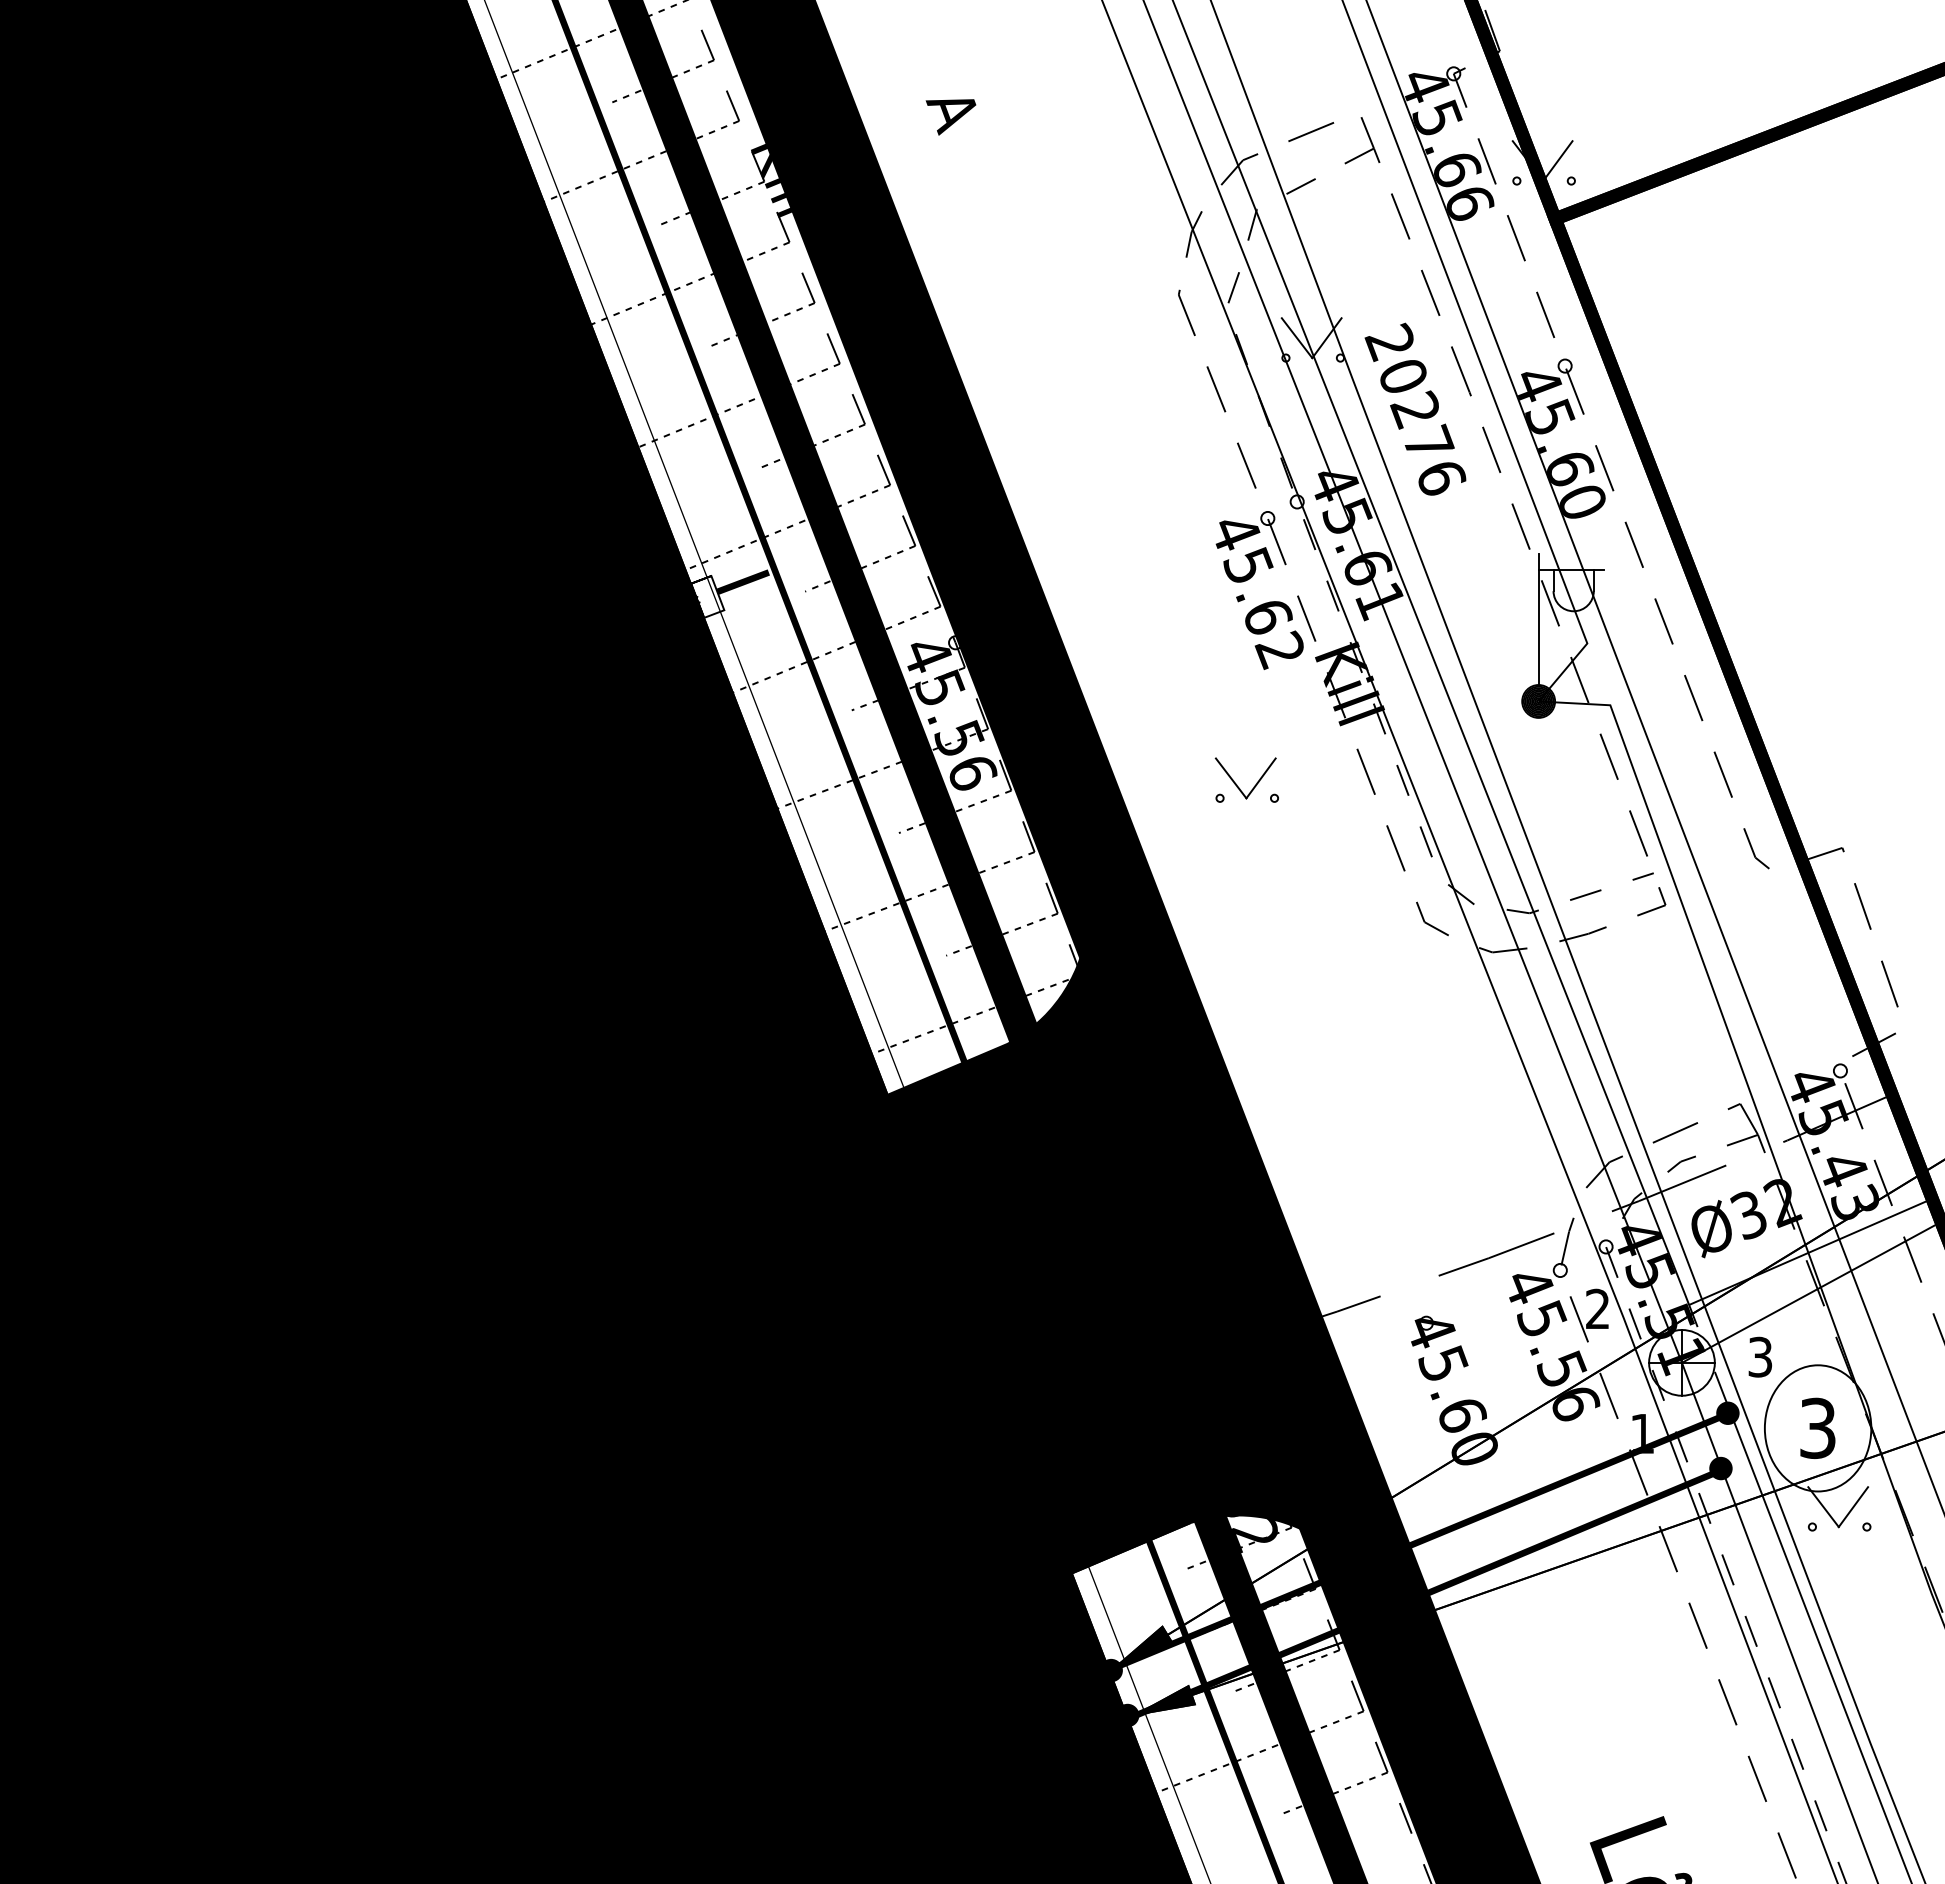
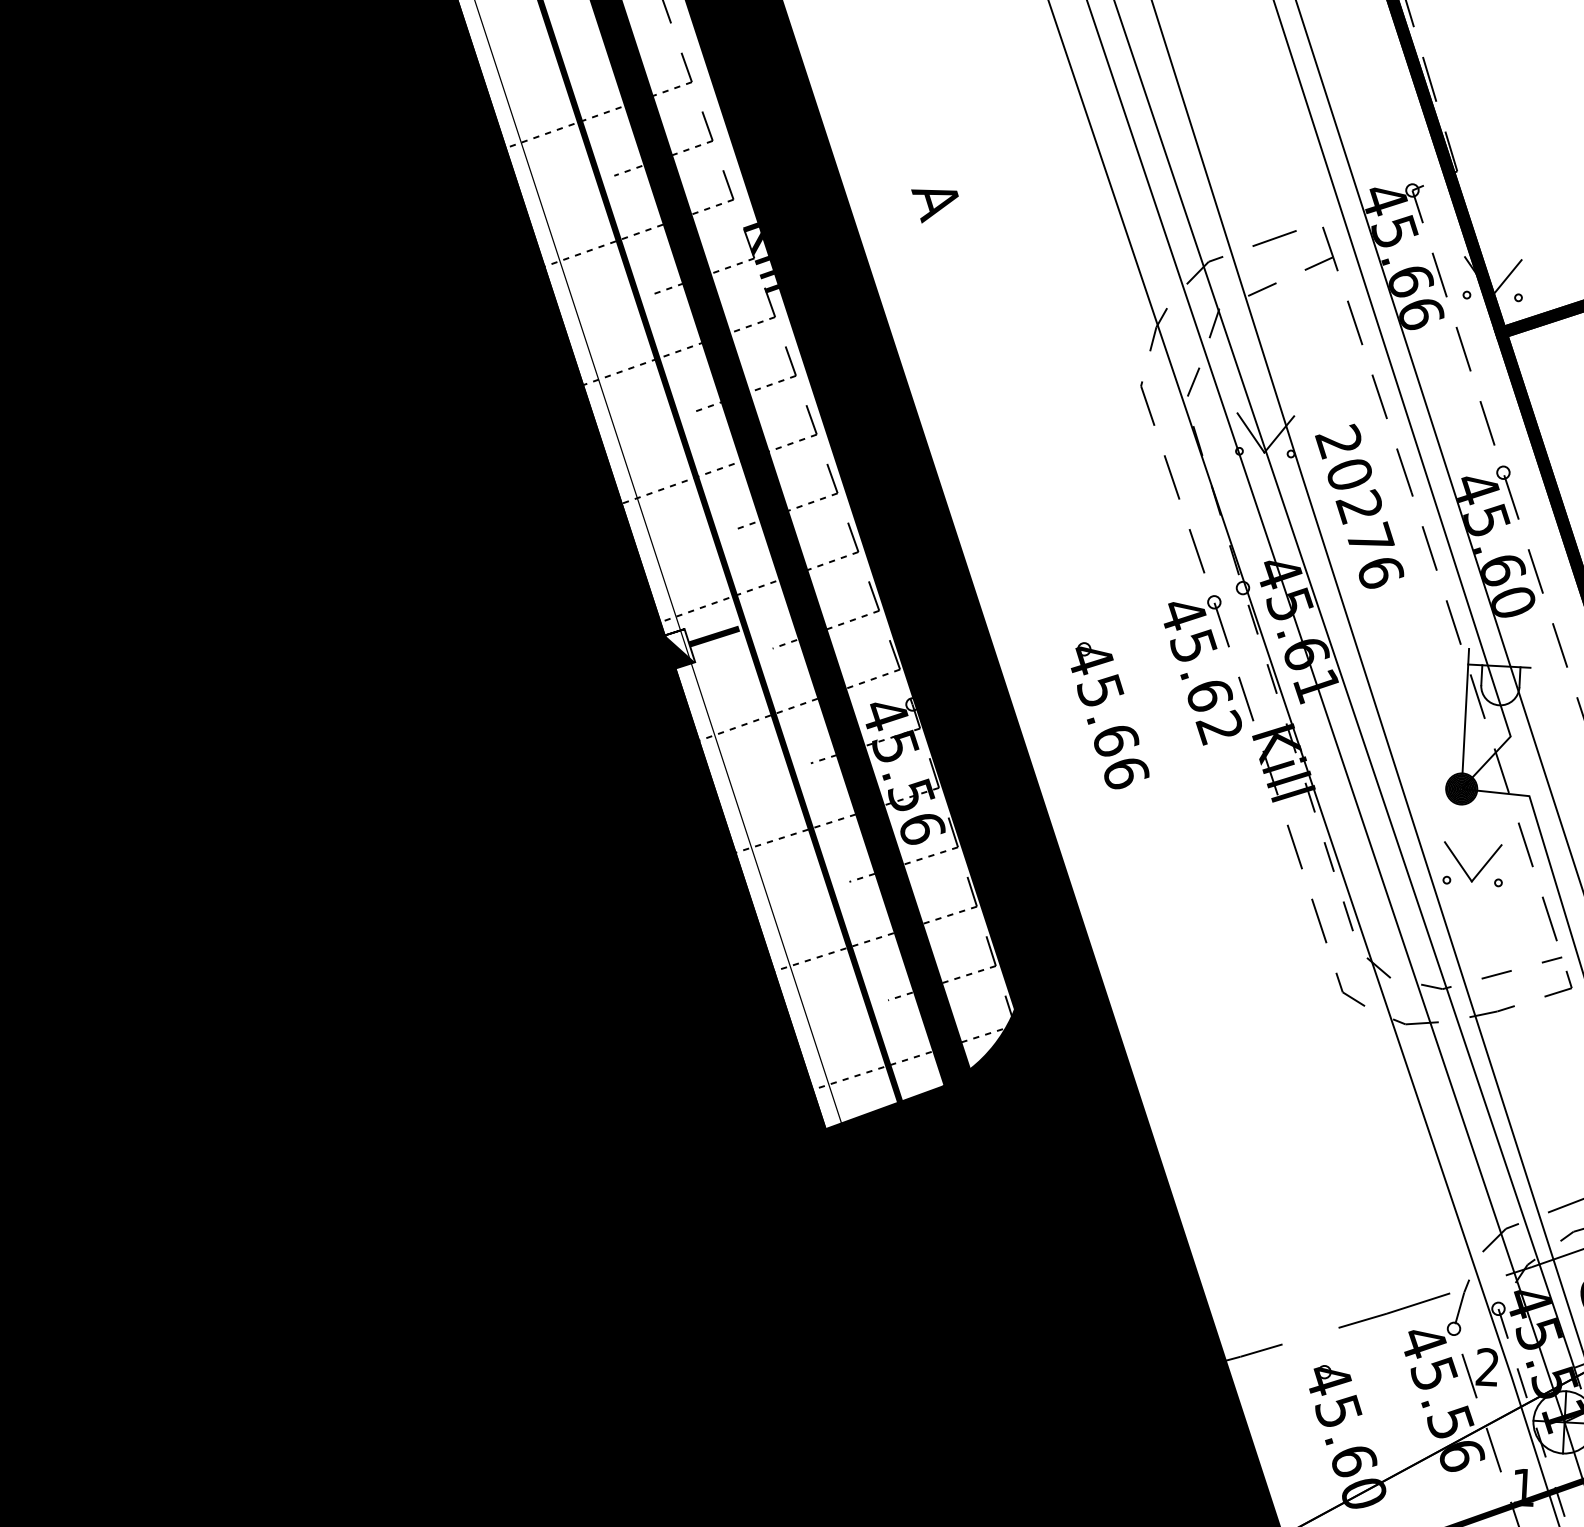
fill: (707, 600) -> (679, 652), added
part: (1168, 655) -> (1113, 727), added
part: (1253, 786) -> (1479, 870), moved

